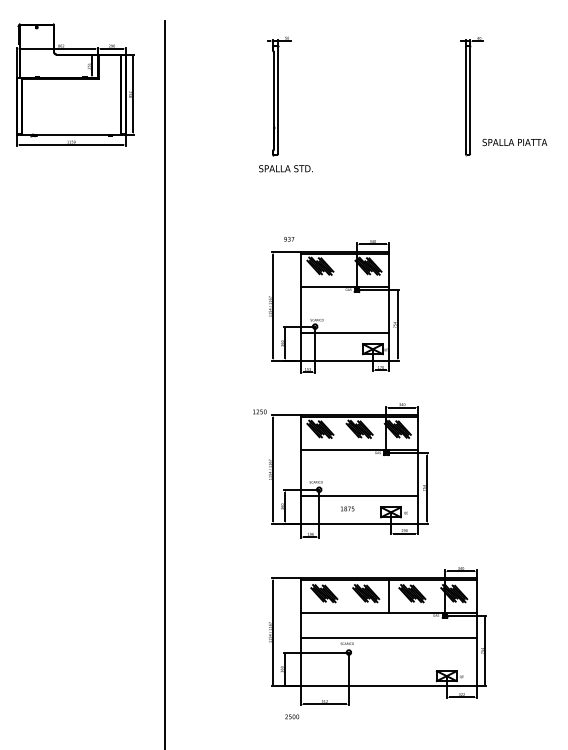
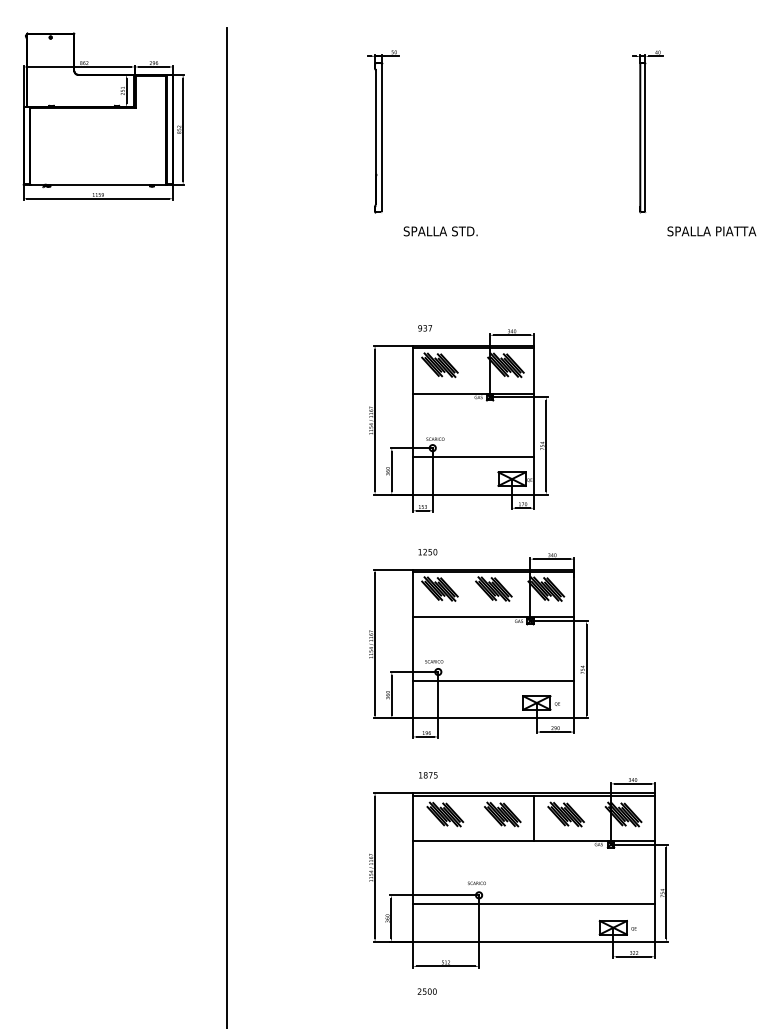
text: (514, 142) -> (711, 231), moved
text: (285, 168) -> (440, 231), moved
text: (288, 239) -> (424, 328), moved
text: (259, 412) -> (427, 552), moved
text: (347, 509) -> (428, 775), moved
line: (388, 638) -> (533, 904), moved
text: (291, 716) -> (426, 991), moved

